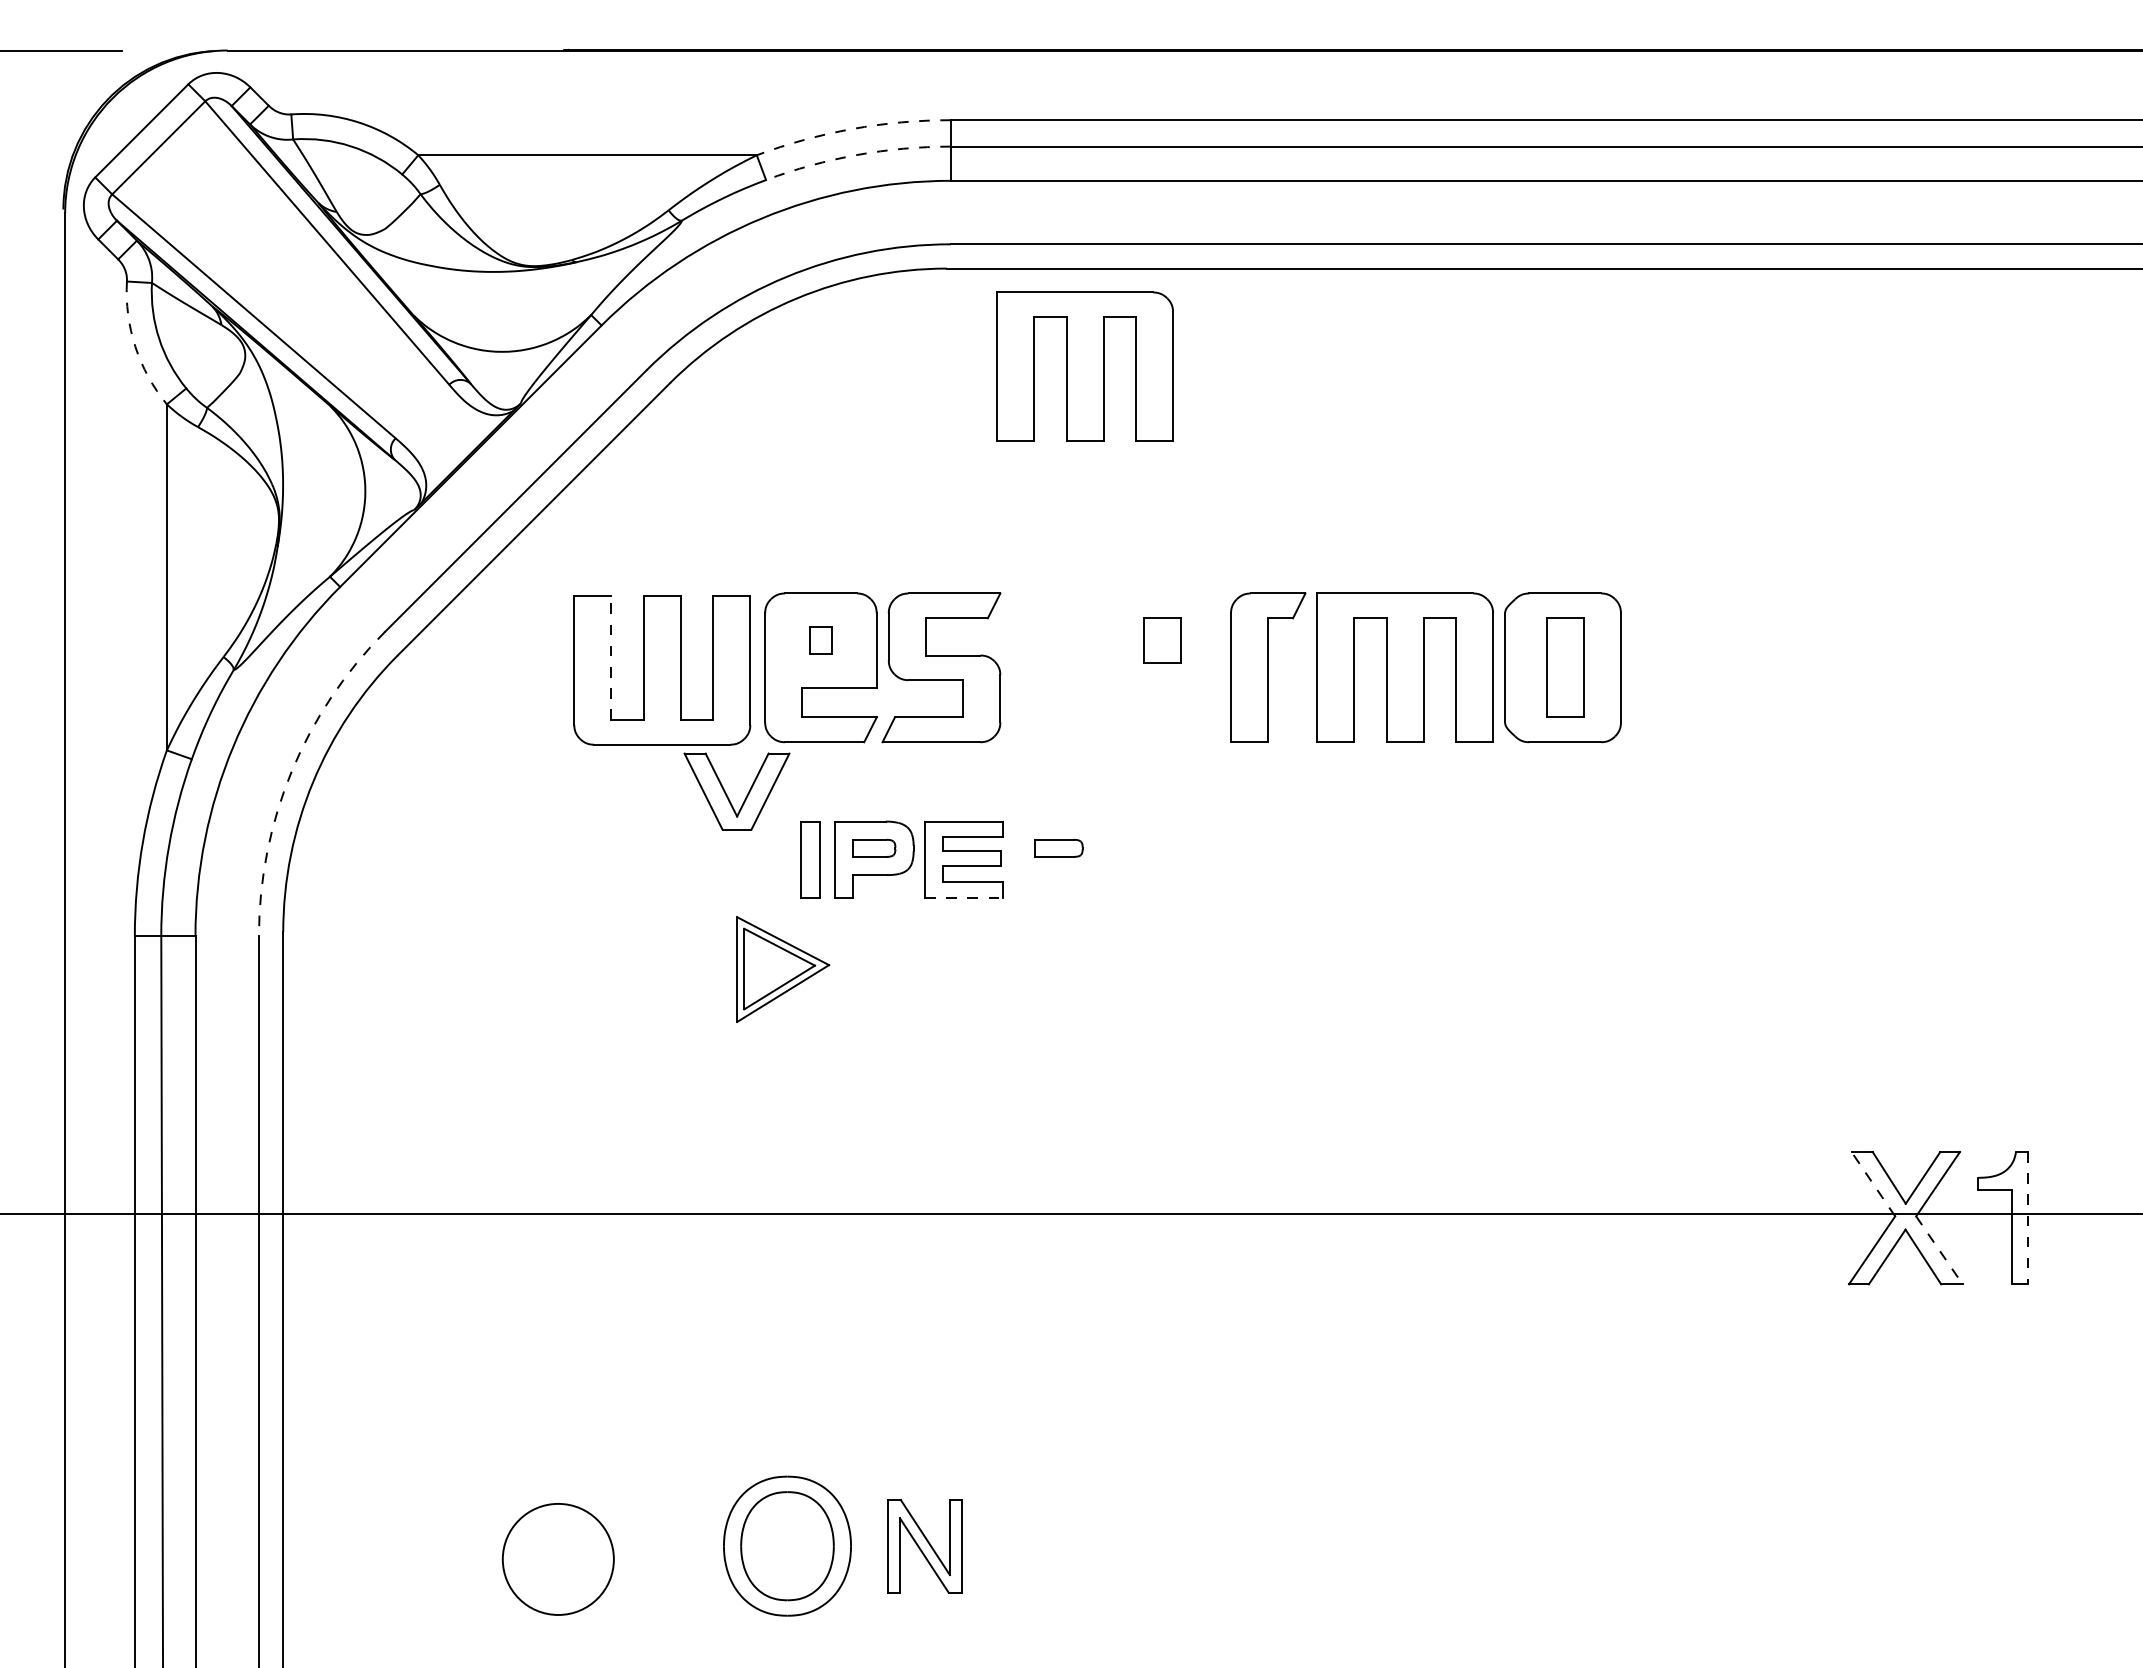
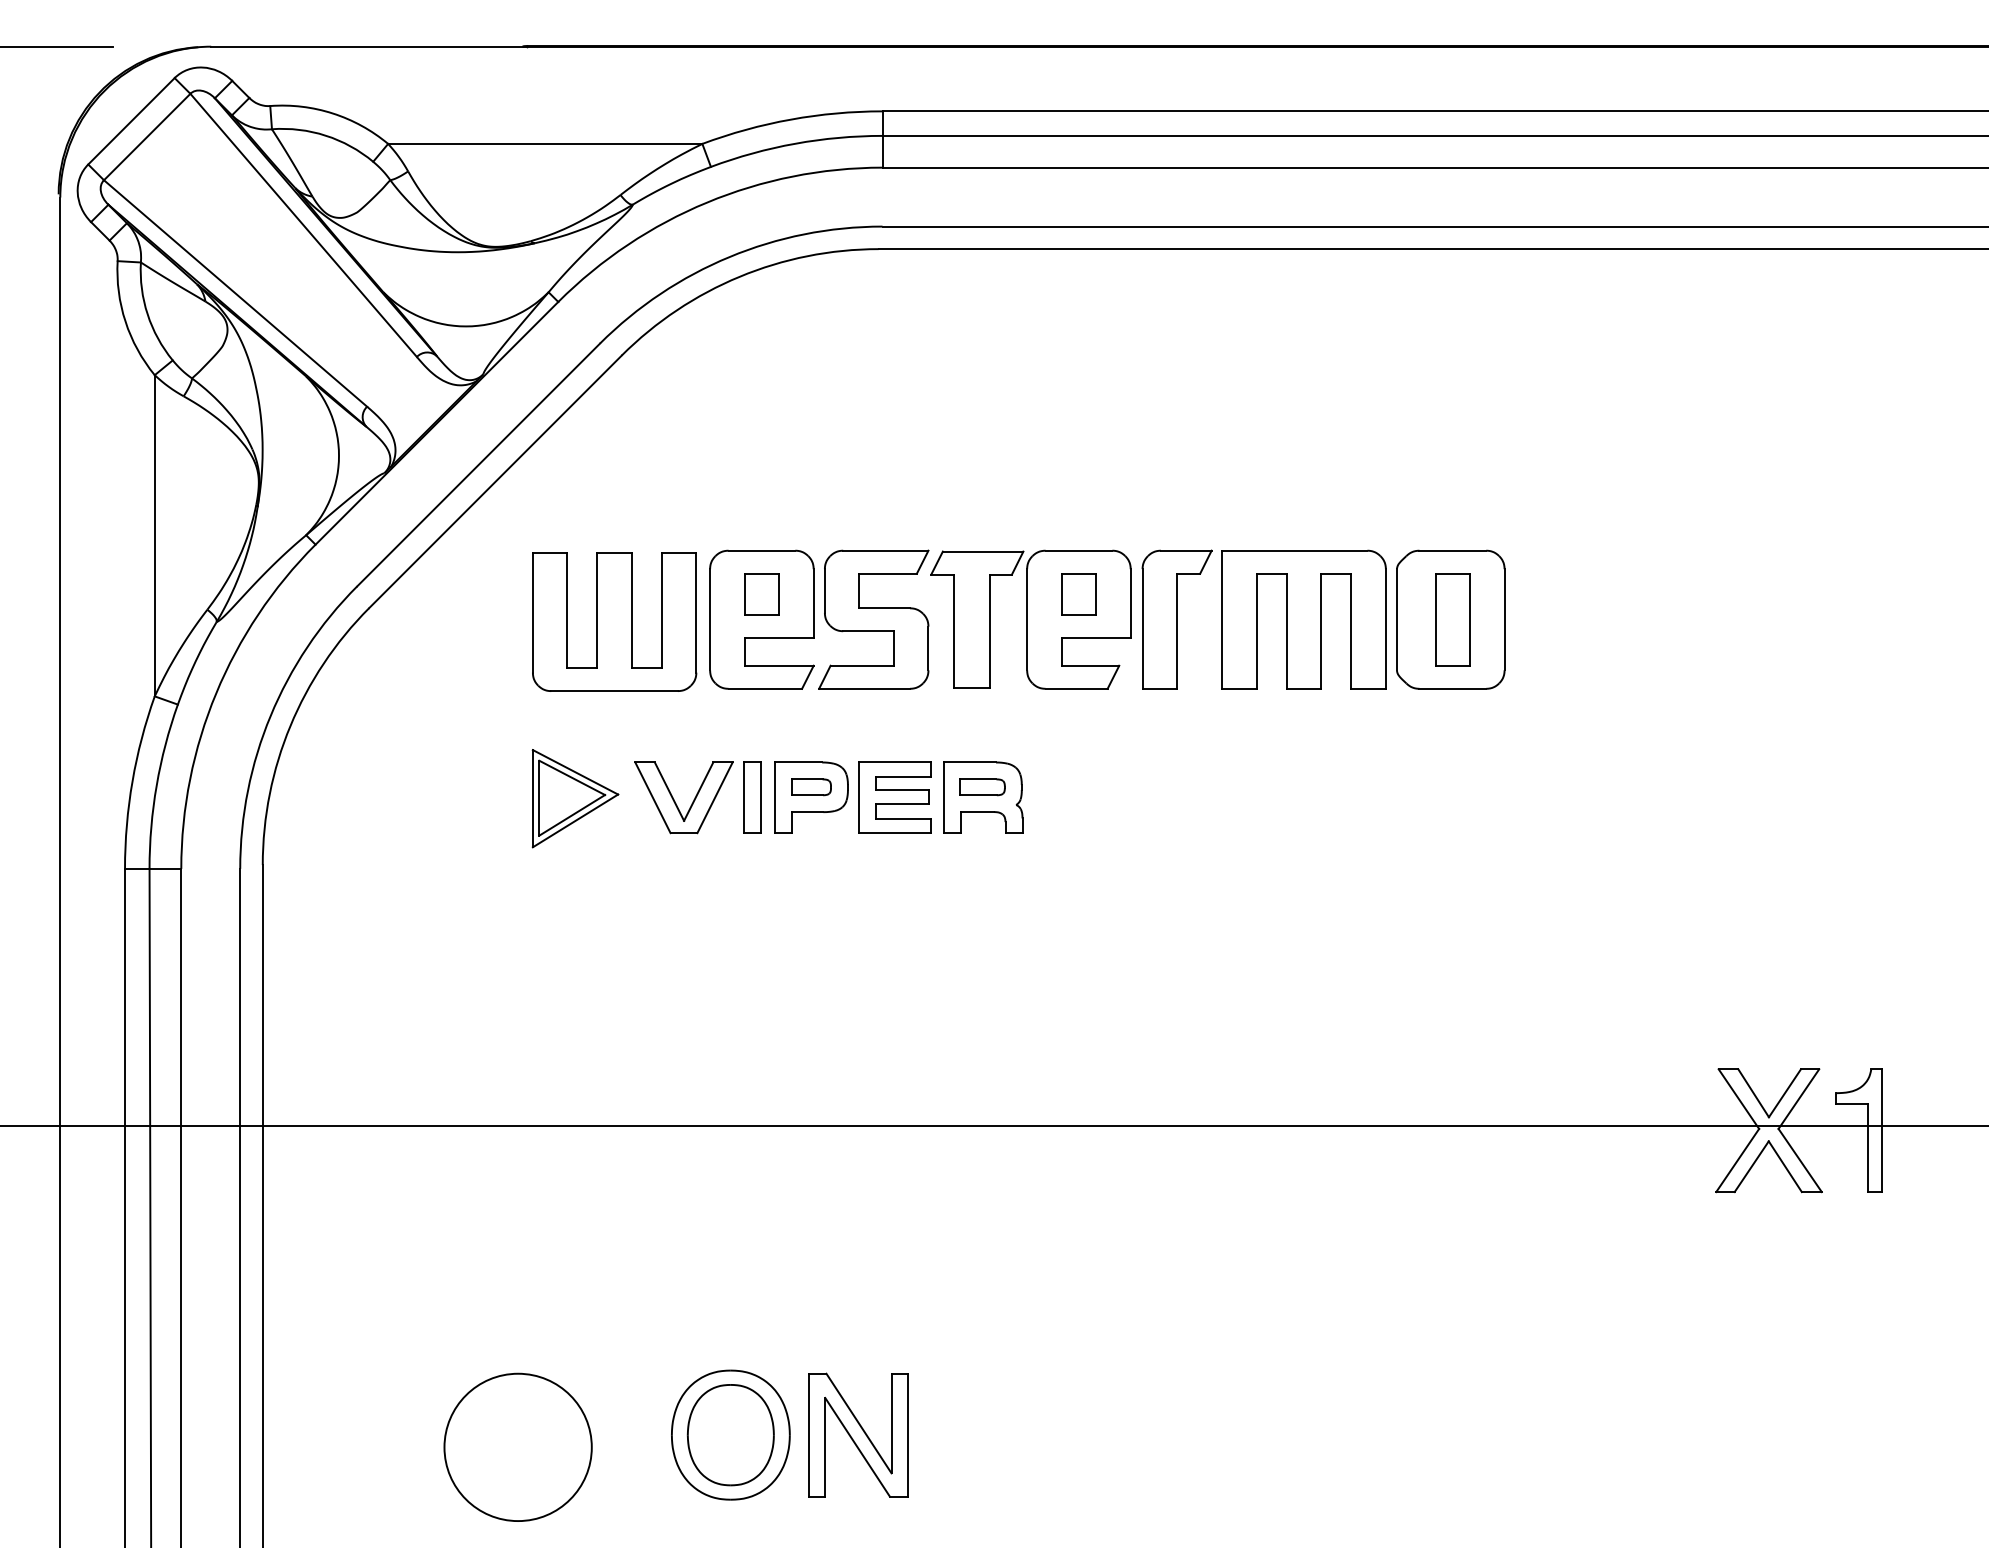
arc: (852, 129) -> (791, 120), dashed -> solid
arc: (856, 155) -> (794, 144), dashed -> solid
arc: (135, 346) -> (125, 321), dashed -> solid
part: (1084, 366) -> (1006, 340), removed
part: (820, 640) -> (761, 594), size x1.67
line: (611, 657) -> (567, 610), dashed -> solid
part: (1110, 667) -> (1030, 619), added
arc: (291, 771) -> (270, 715), dashed -> solid
part: (728, 796) -> (676, 802), moved
part: (1059, 859) -> (983, 797), added
line: (964, 897) -> (895, 832), dashed -> solid
part: (783, 969) -> (575, 798), moved
line: (1873, 1184) -> (1738, 1099), dashed -> solid
line: (2027, 1218) -> (1881, 1130), dashed -> solid
line: (1939, 1250) -> (1800, 1160), dashed -> solid
part: (924, 1546) -> (858, 1435), size x1.43
circle: (558, 1559) -> (518, 1447), size x1.43

